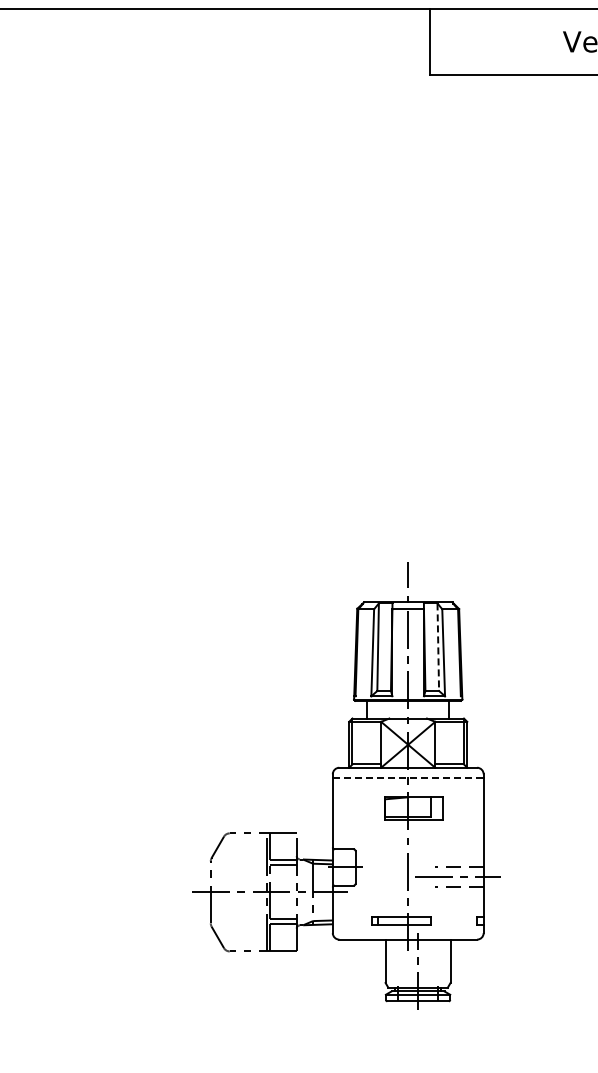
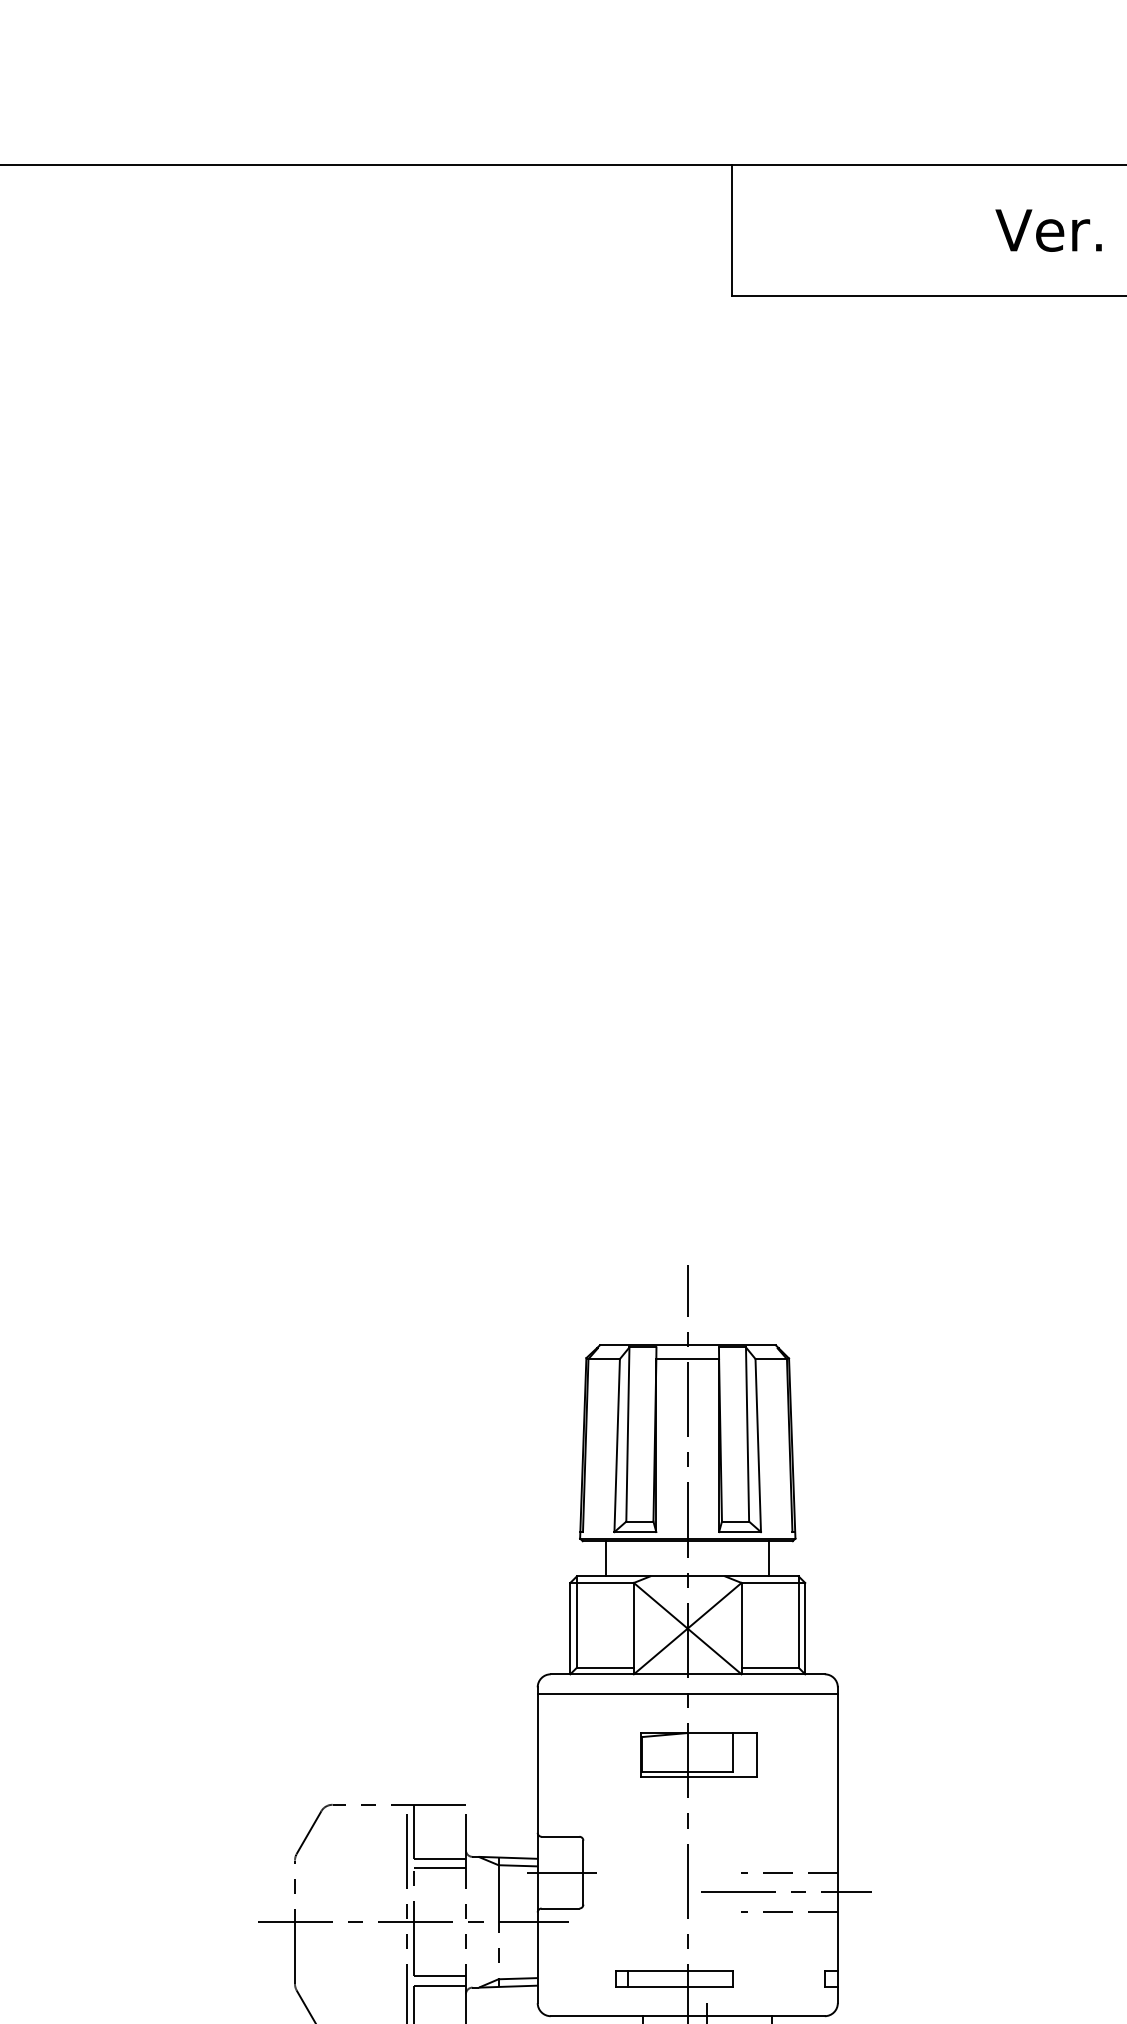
line: (438, 647) -> (747, 1435), dashed -> solid
line: (408, 777) -> (688, 1693), dashed -> solid

